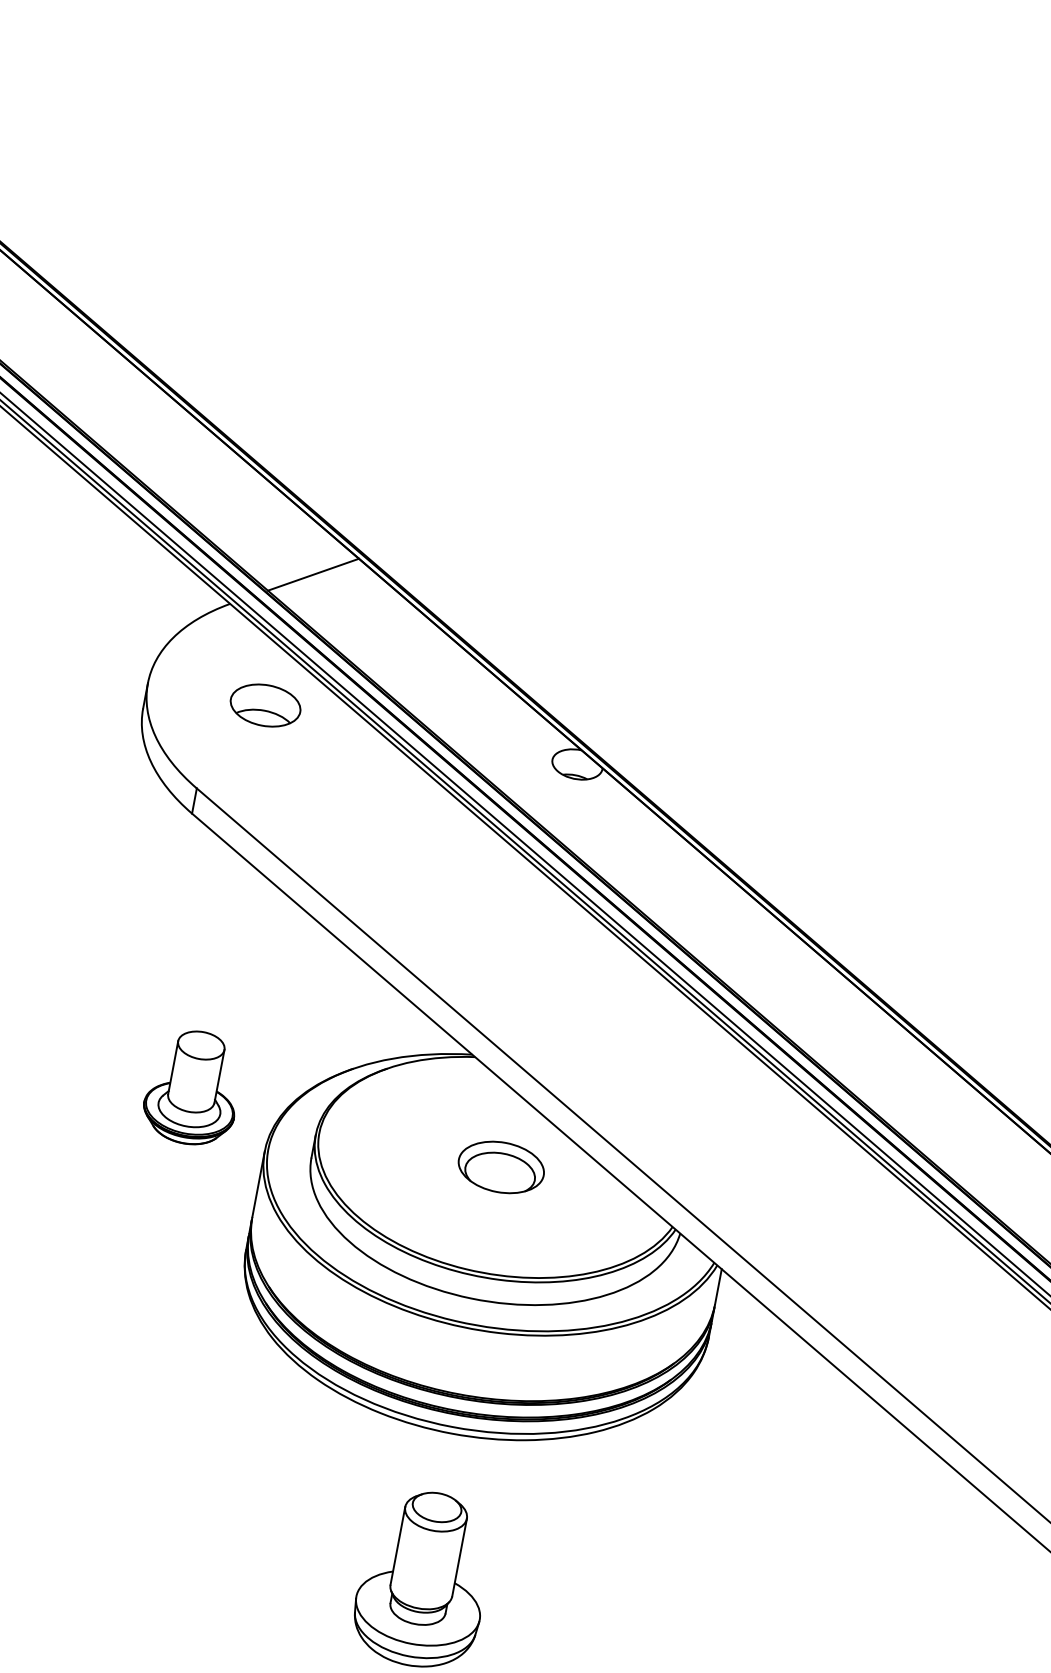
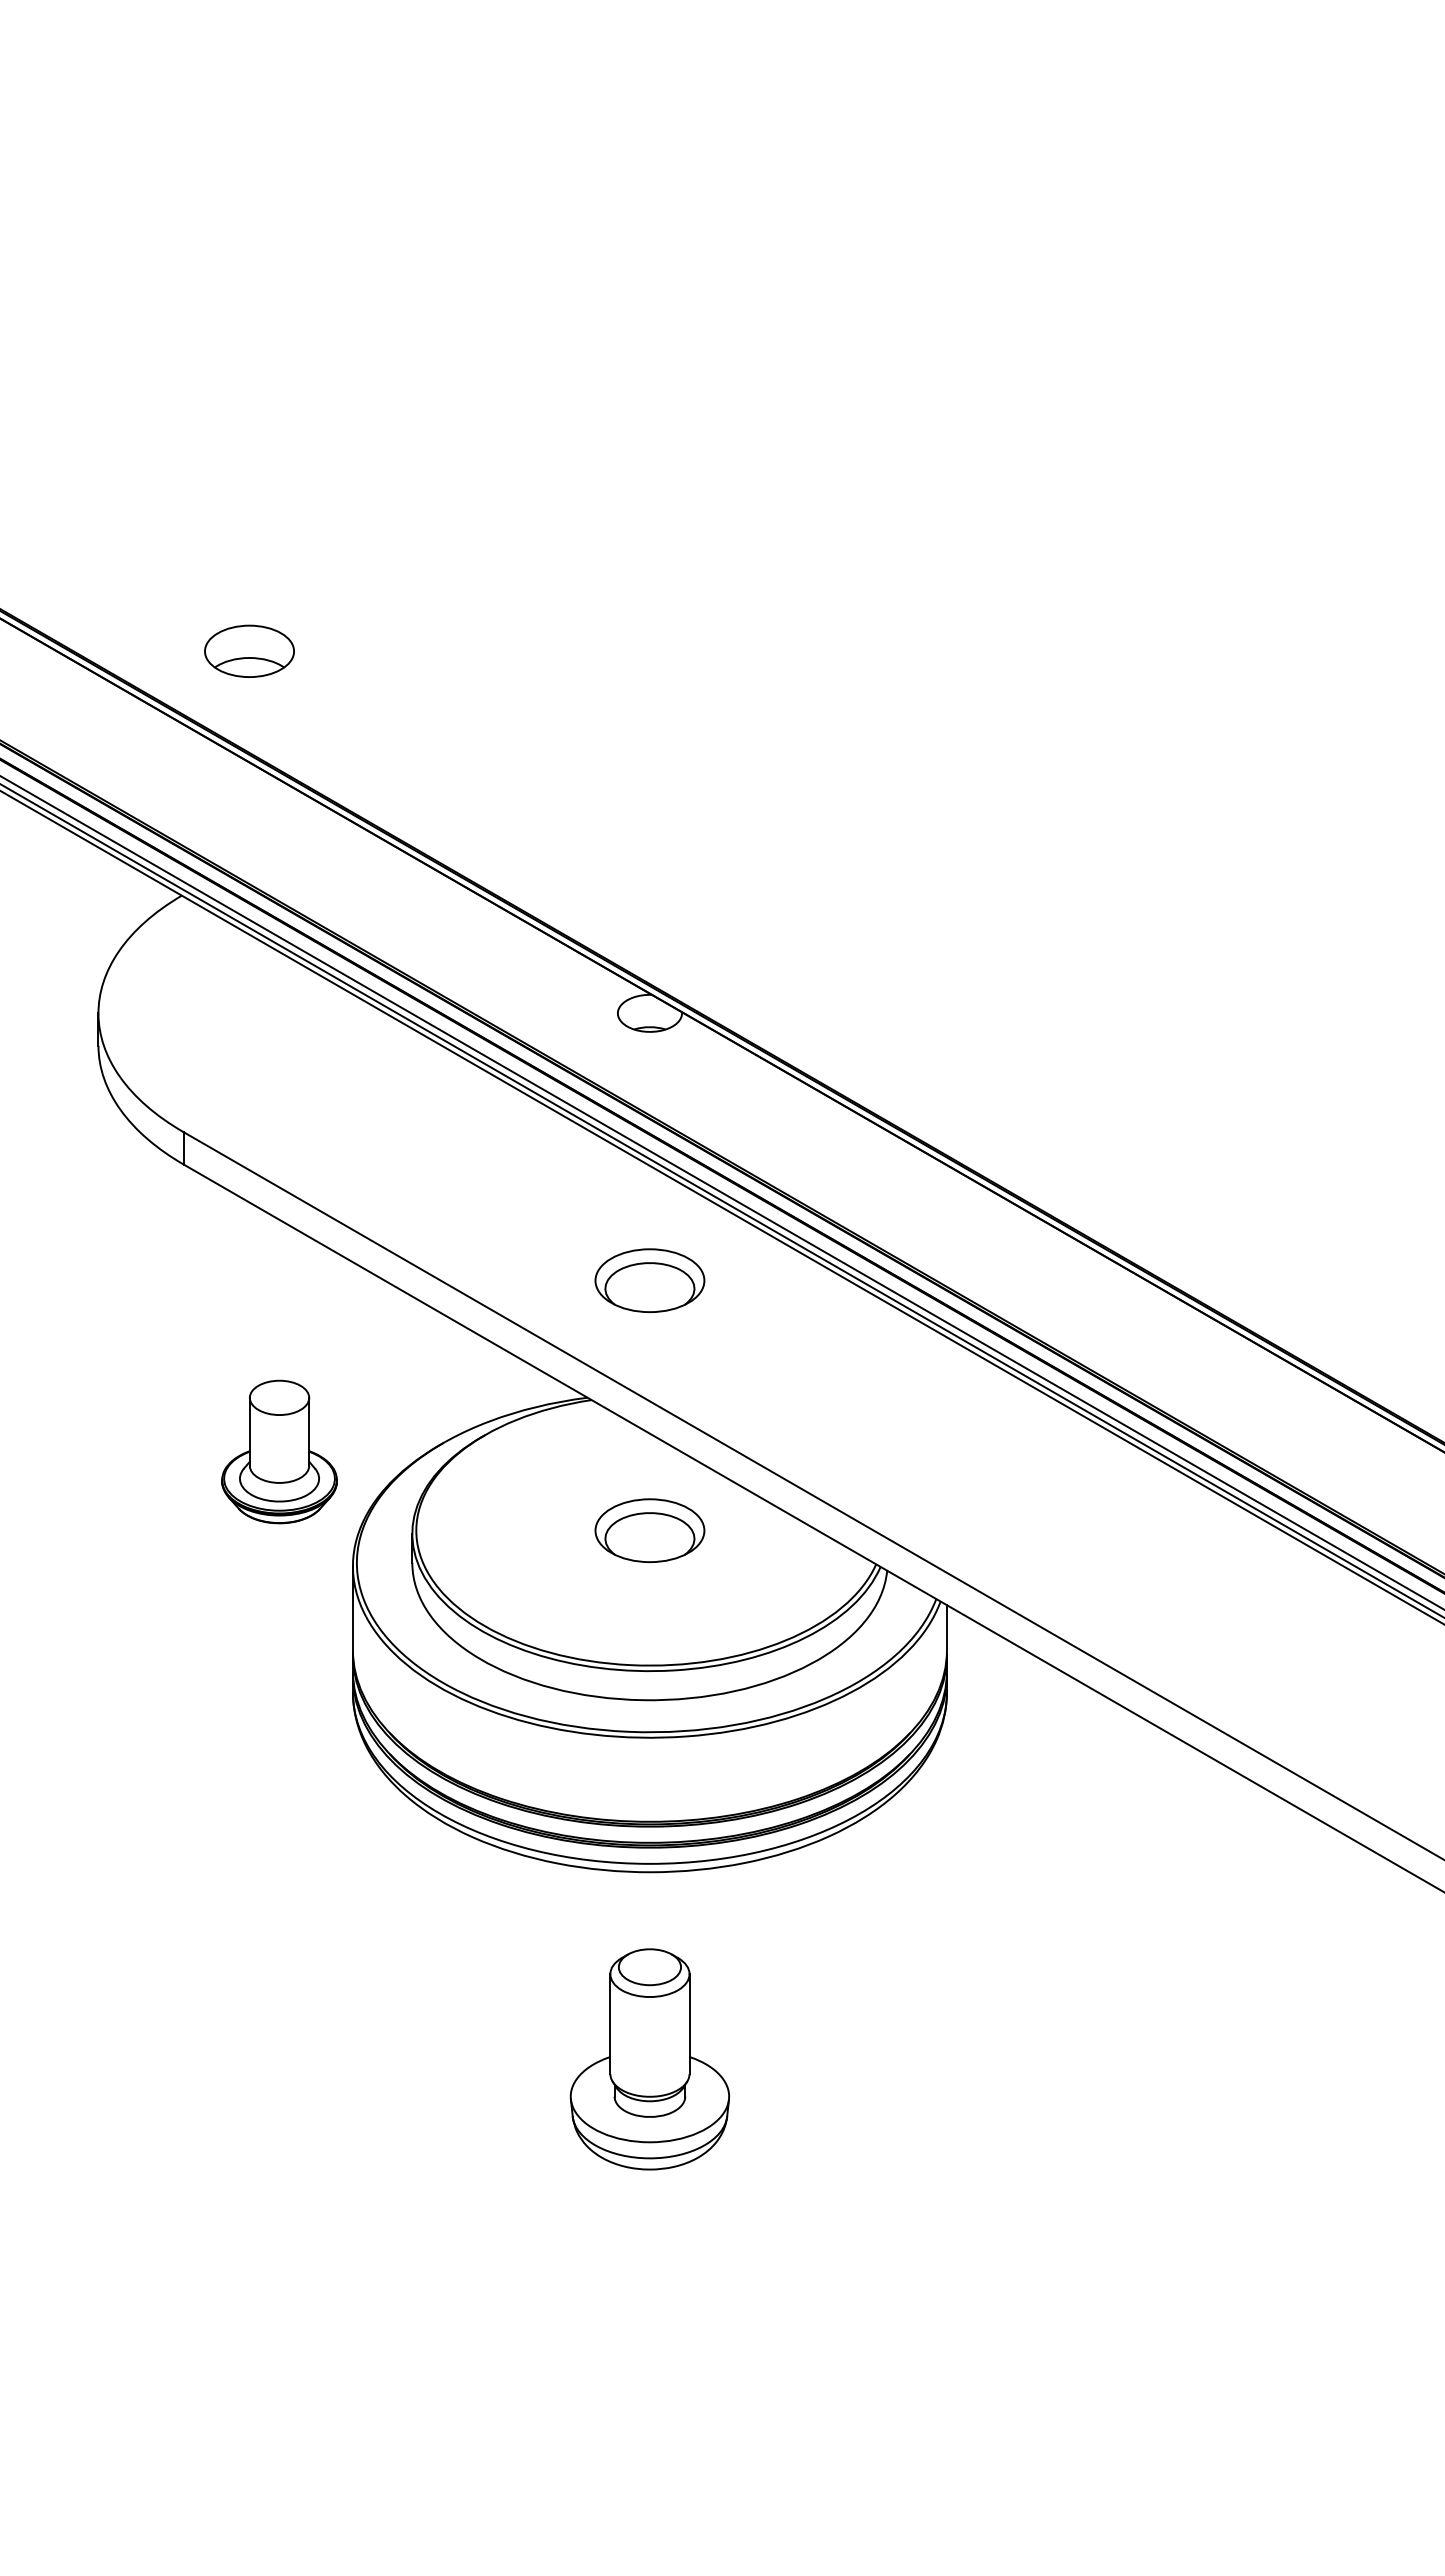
line: (312, 574) -> (277, 839), removed
part: (265, 704) -> (249, 650), moved
part: (537, 972) -> (649, 1280), added
part: (193, 1087) -> (279, 1451), moved

